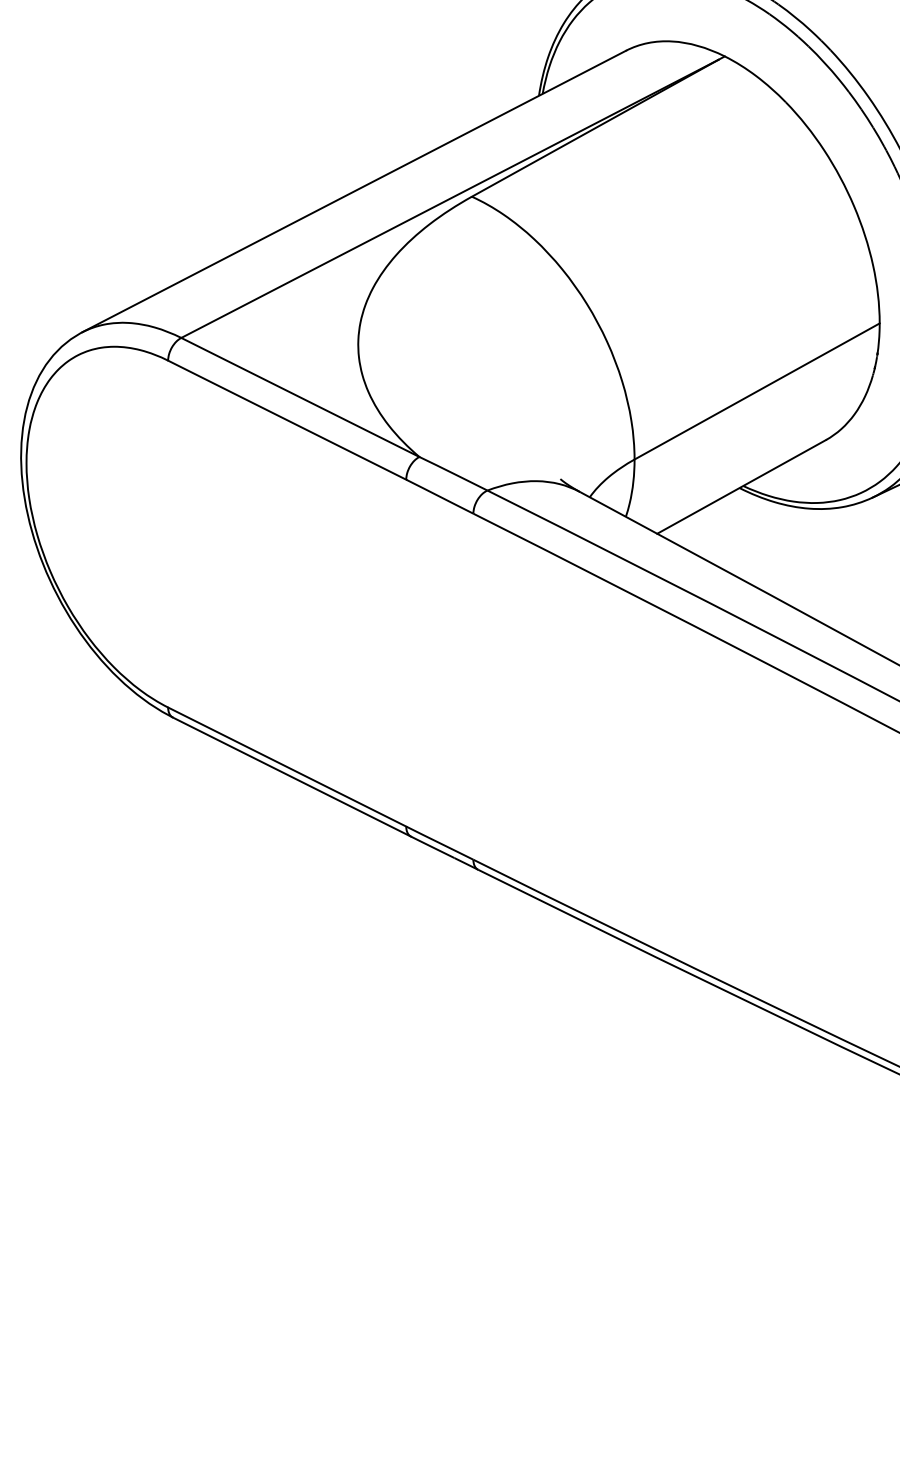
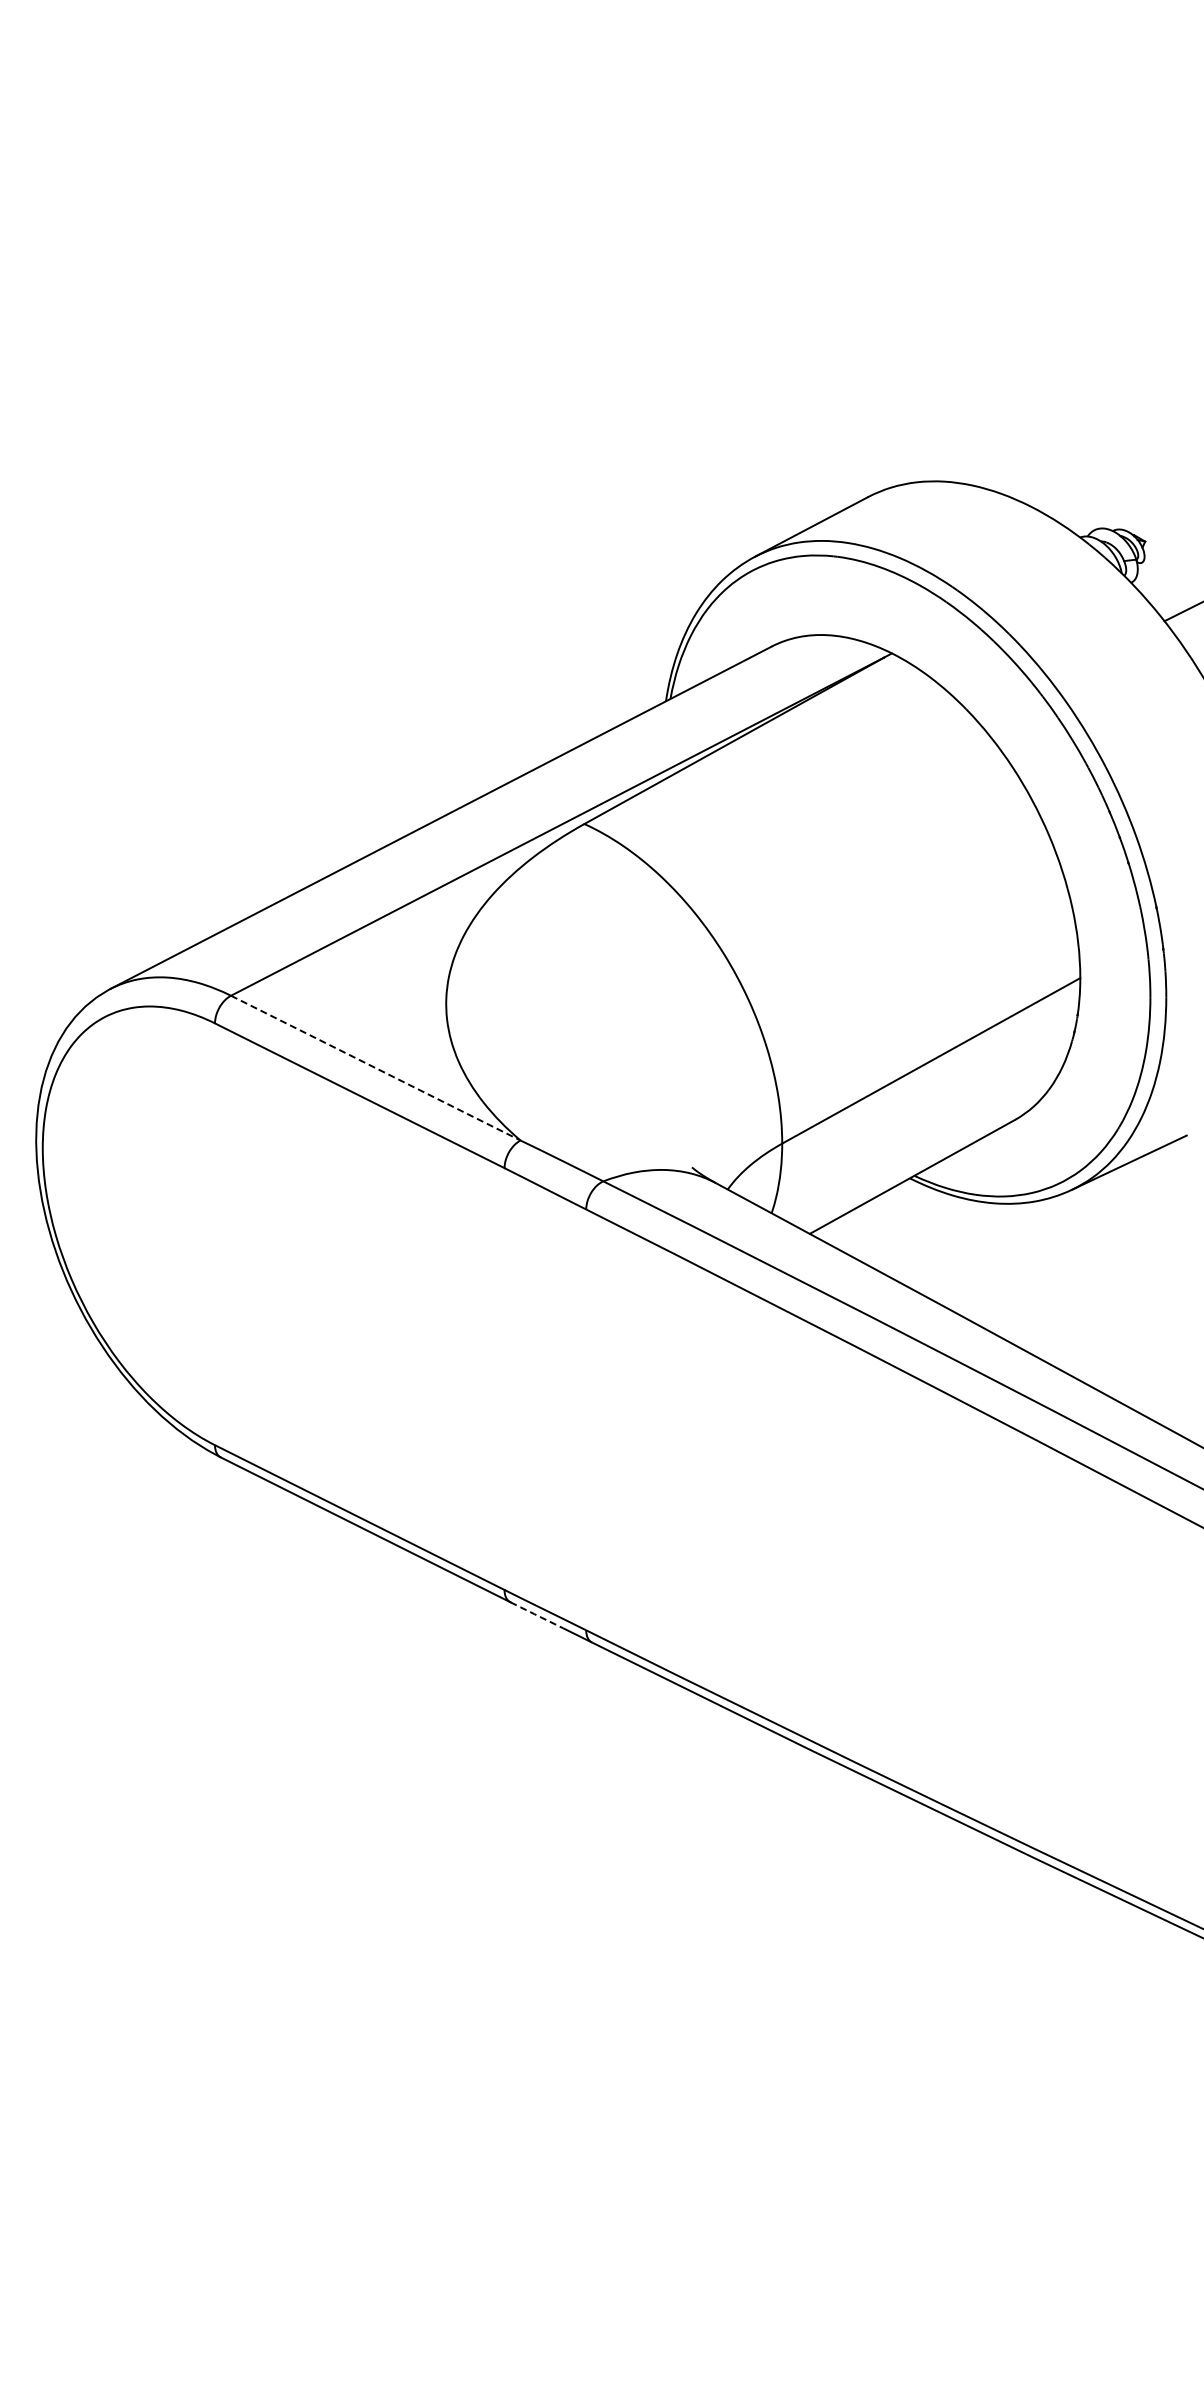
line: (300, 397) -> (375, 1068), solid -> dashed
line: (432, 846) -> (536, 1614), solid -> dashed

